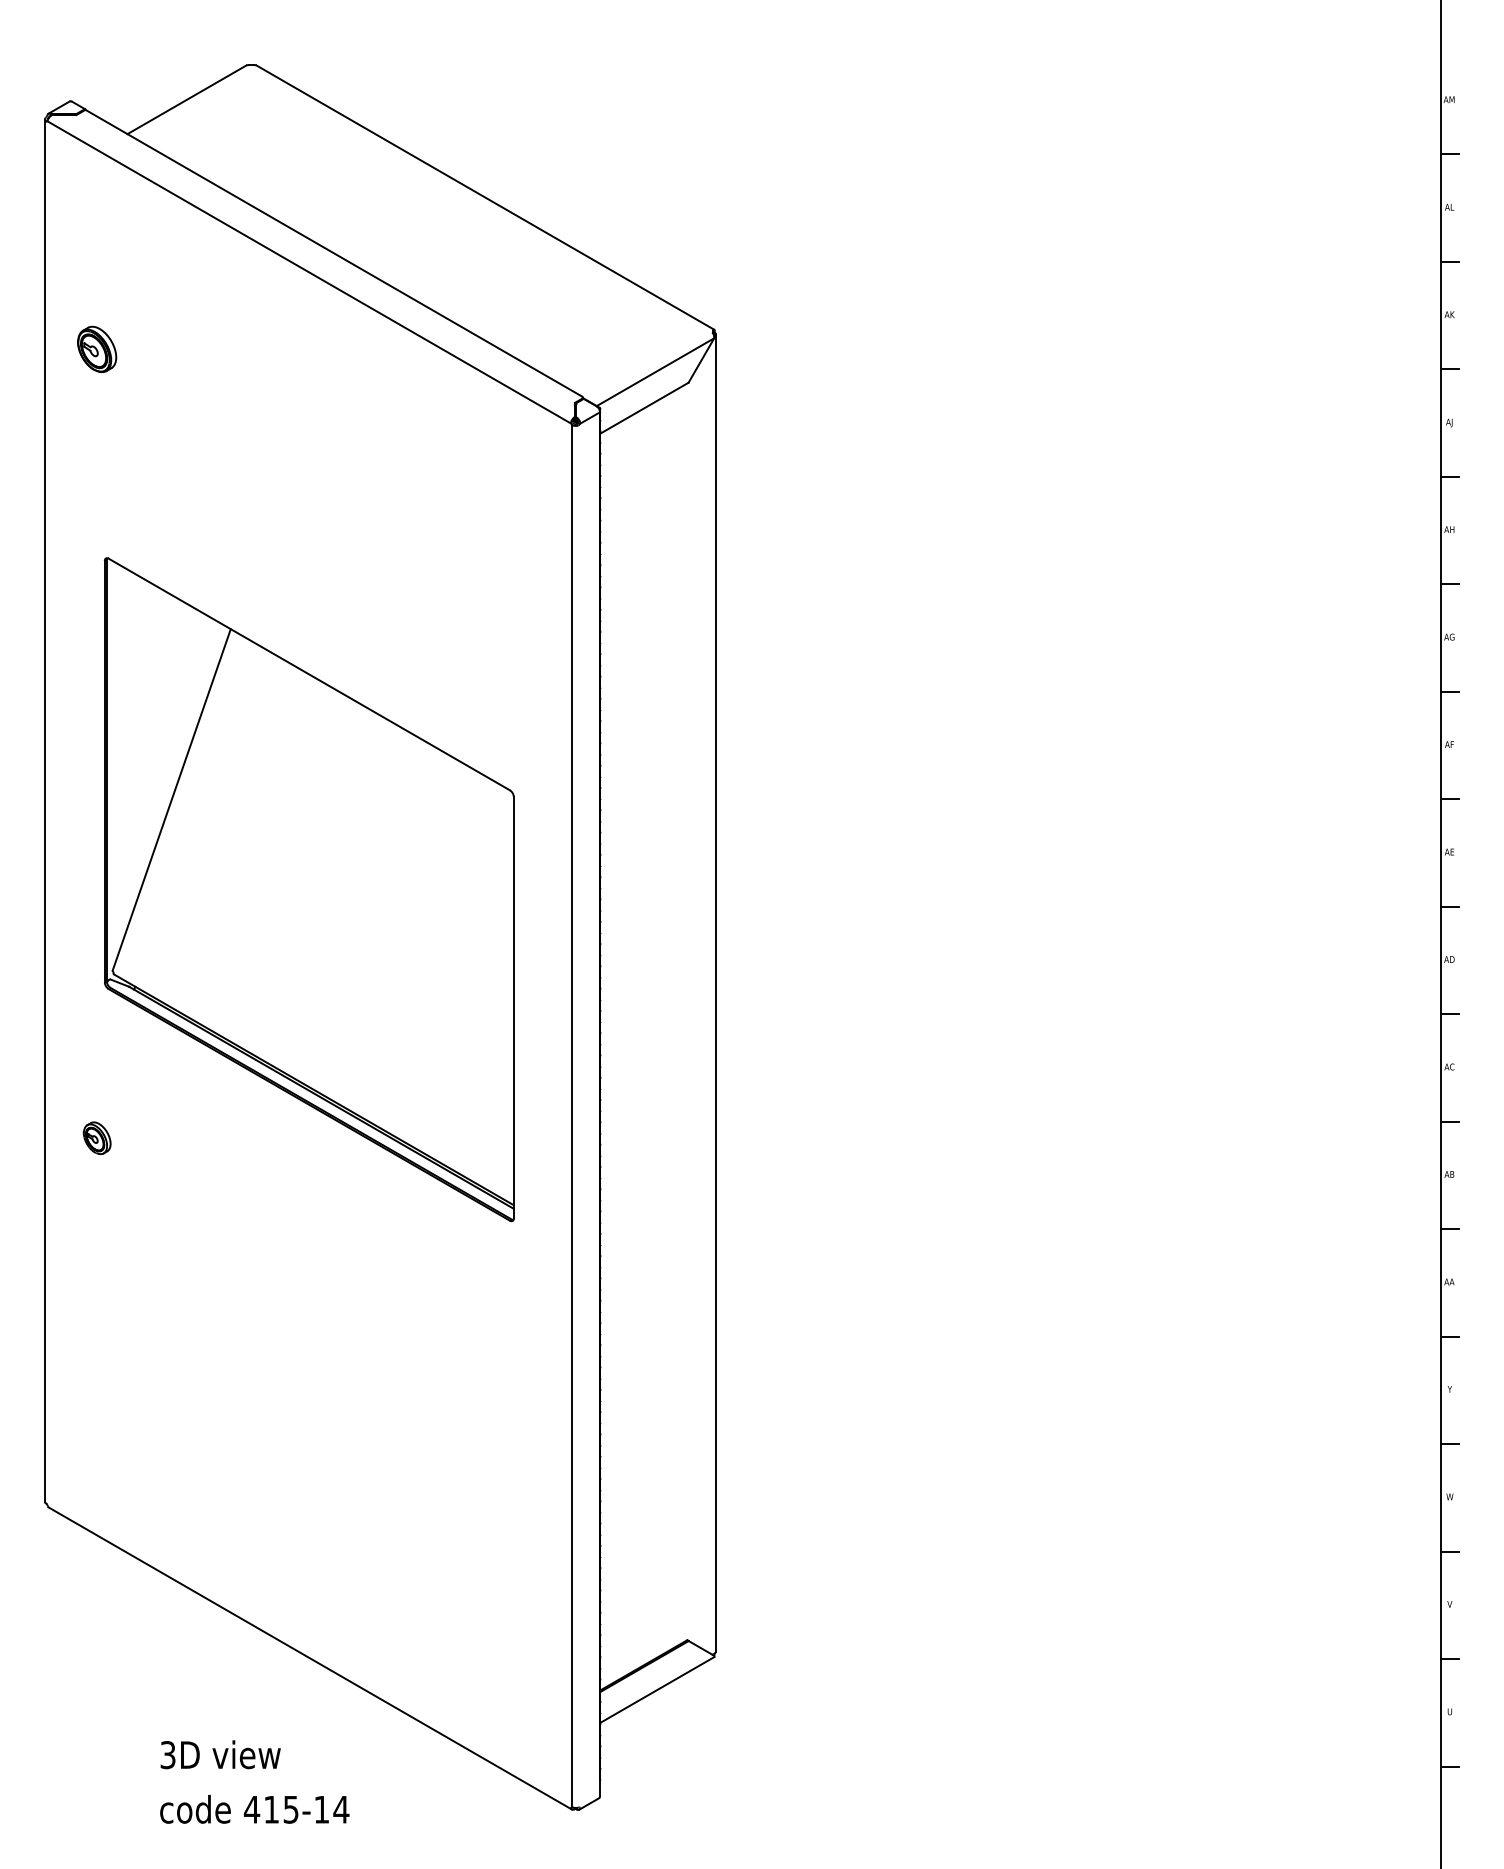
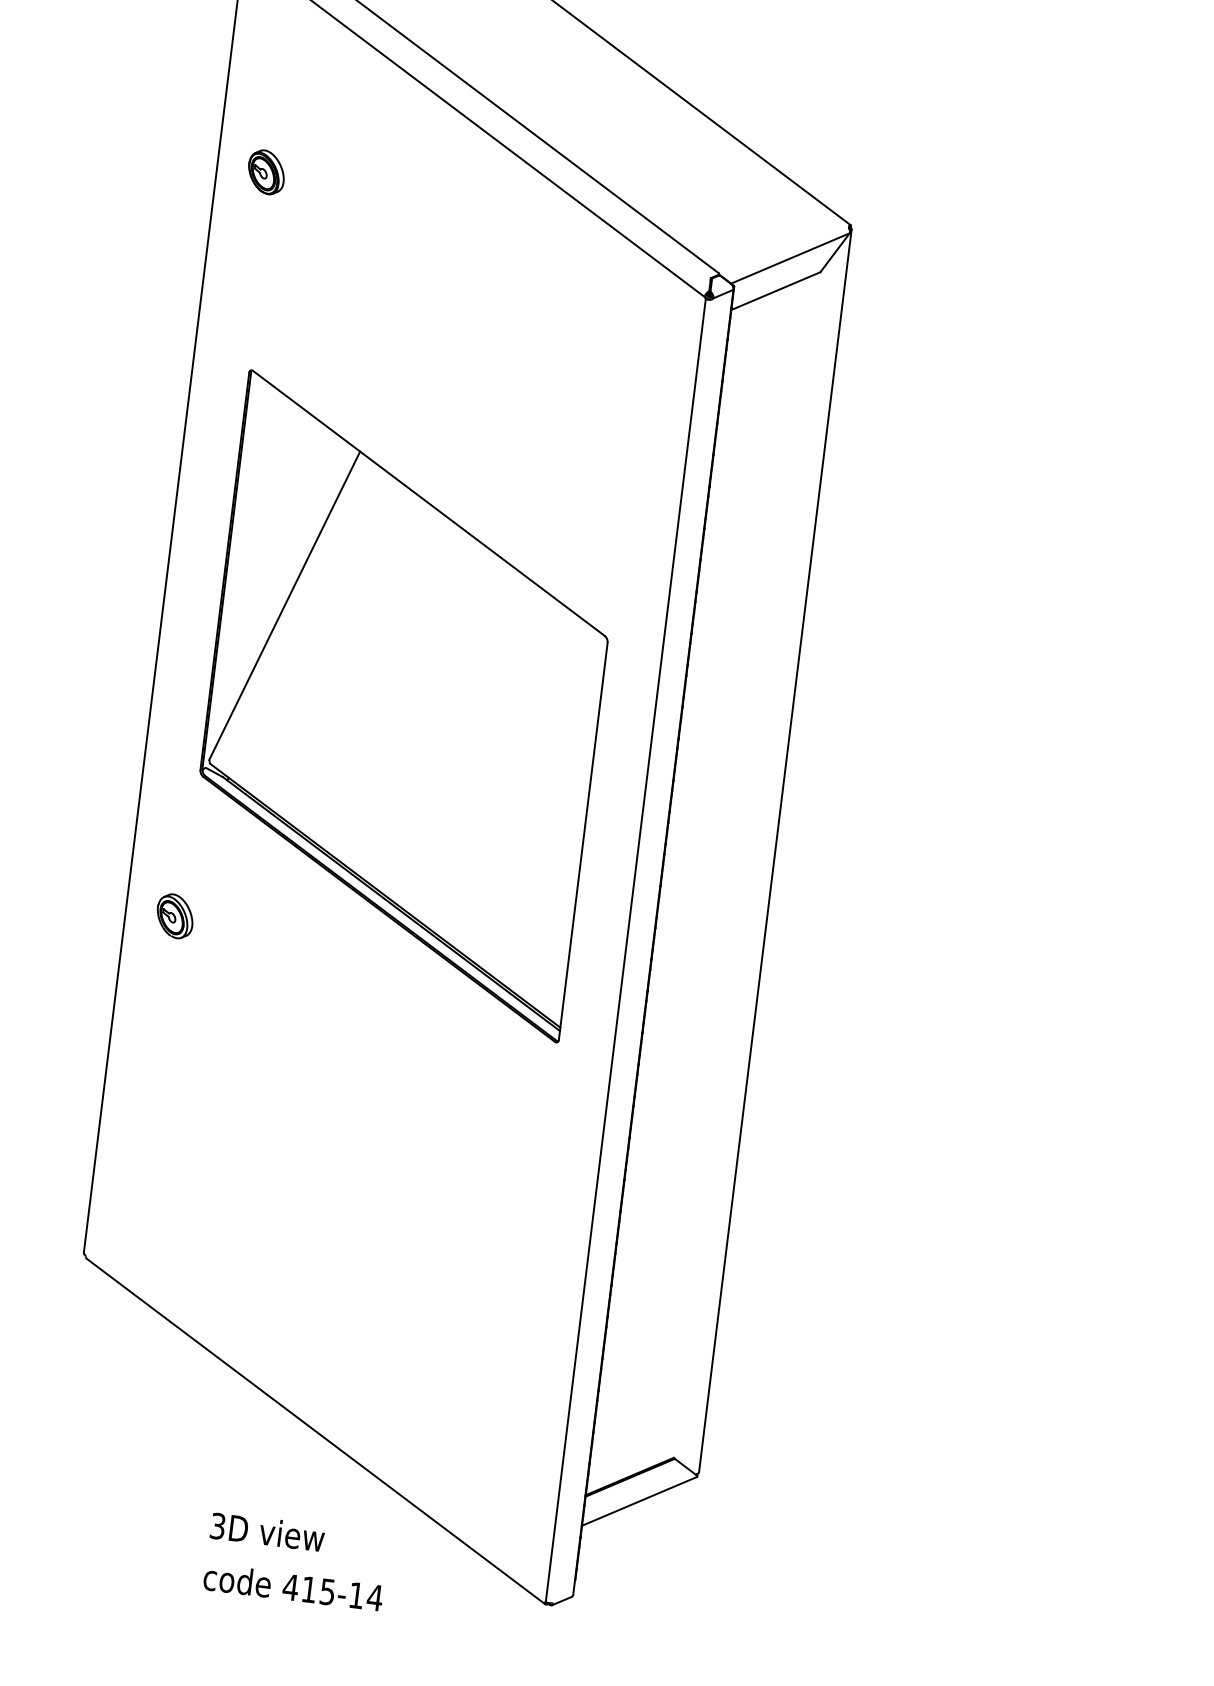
part: (97, 1137) -> (175, 915), size x1.43
text: (254, 1781) -> (296, 1561), moved

